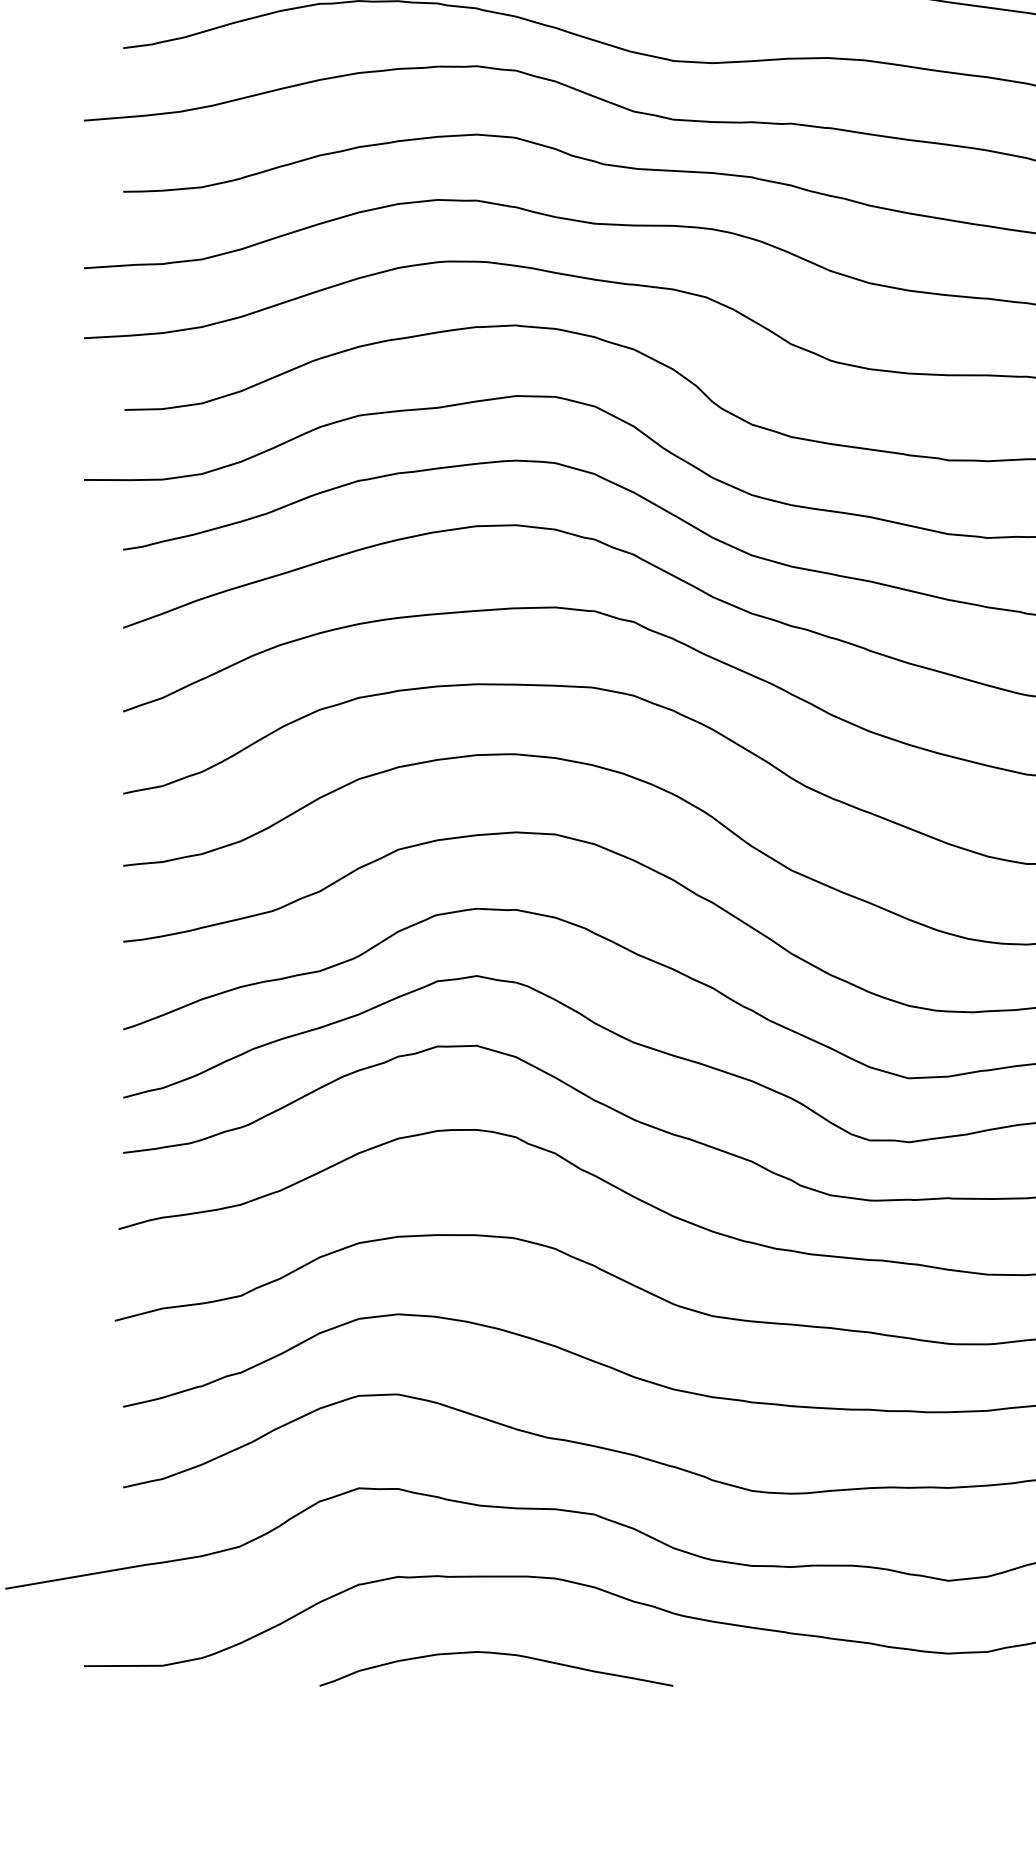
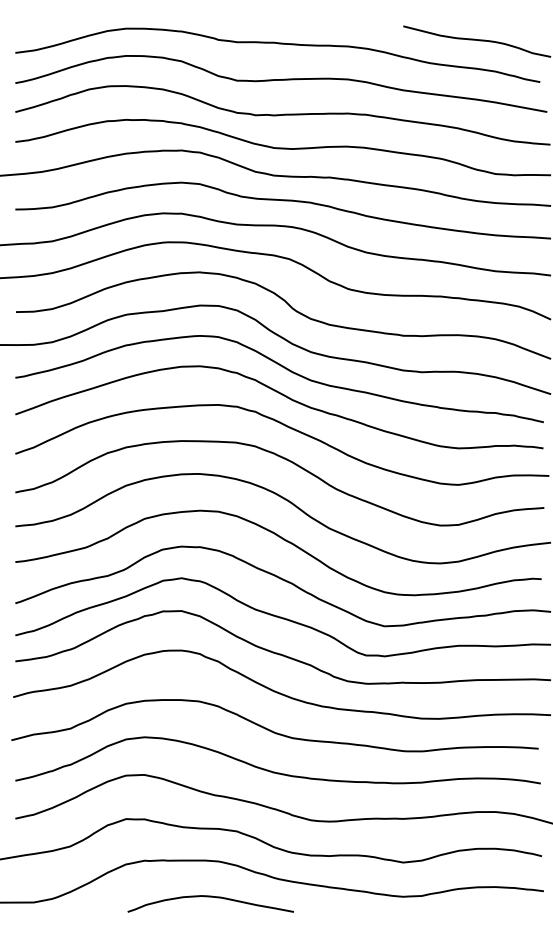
curve: (495, 1655) -> (210, 897), moved

